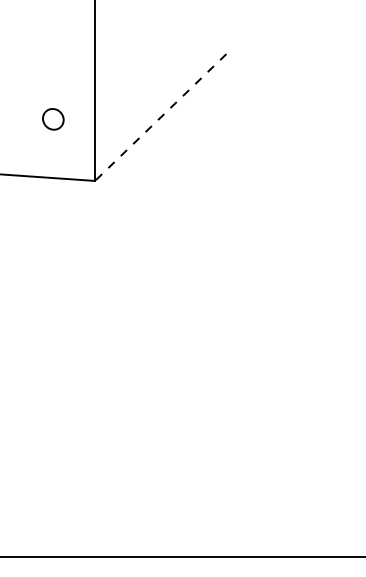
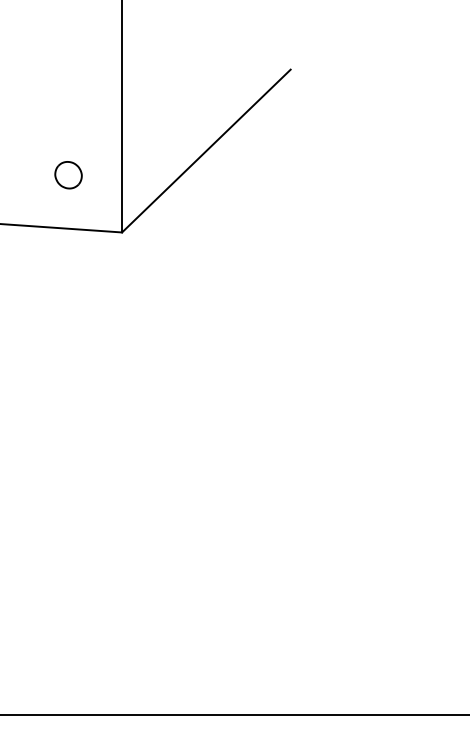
line: (160, 117) -> (206, 151), dashed -> solid
part: (53, 119) -> (68, 175), moved

